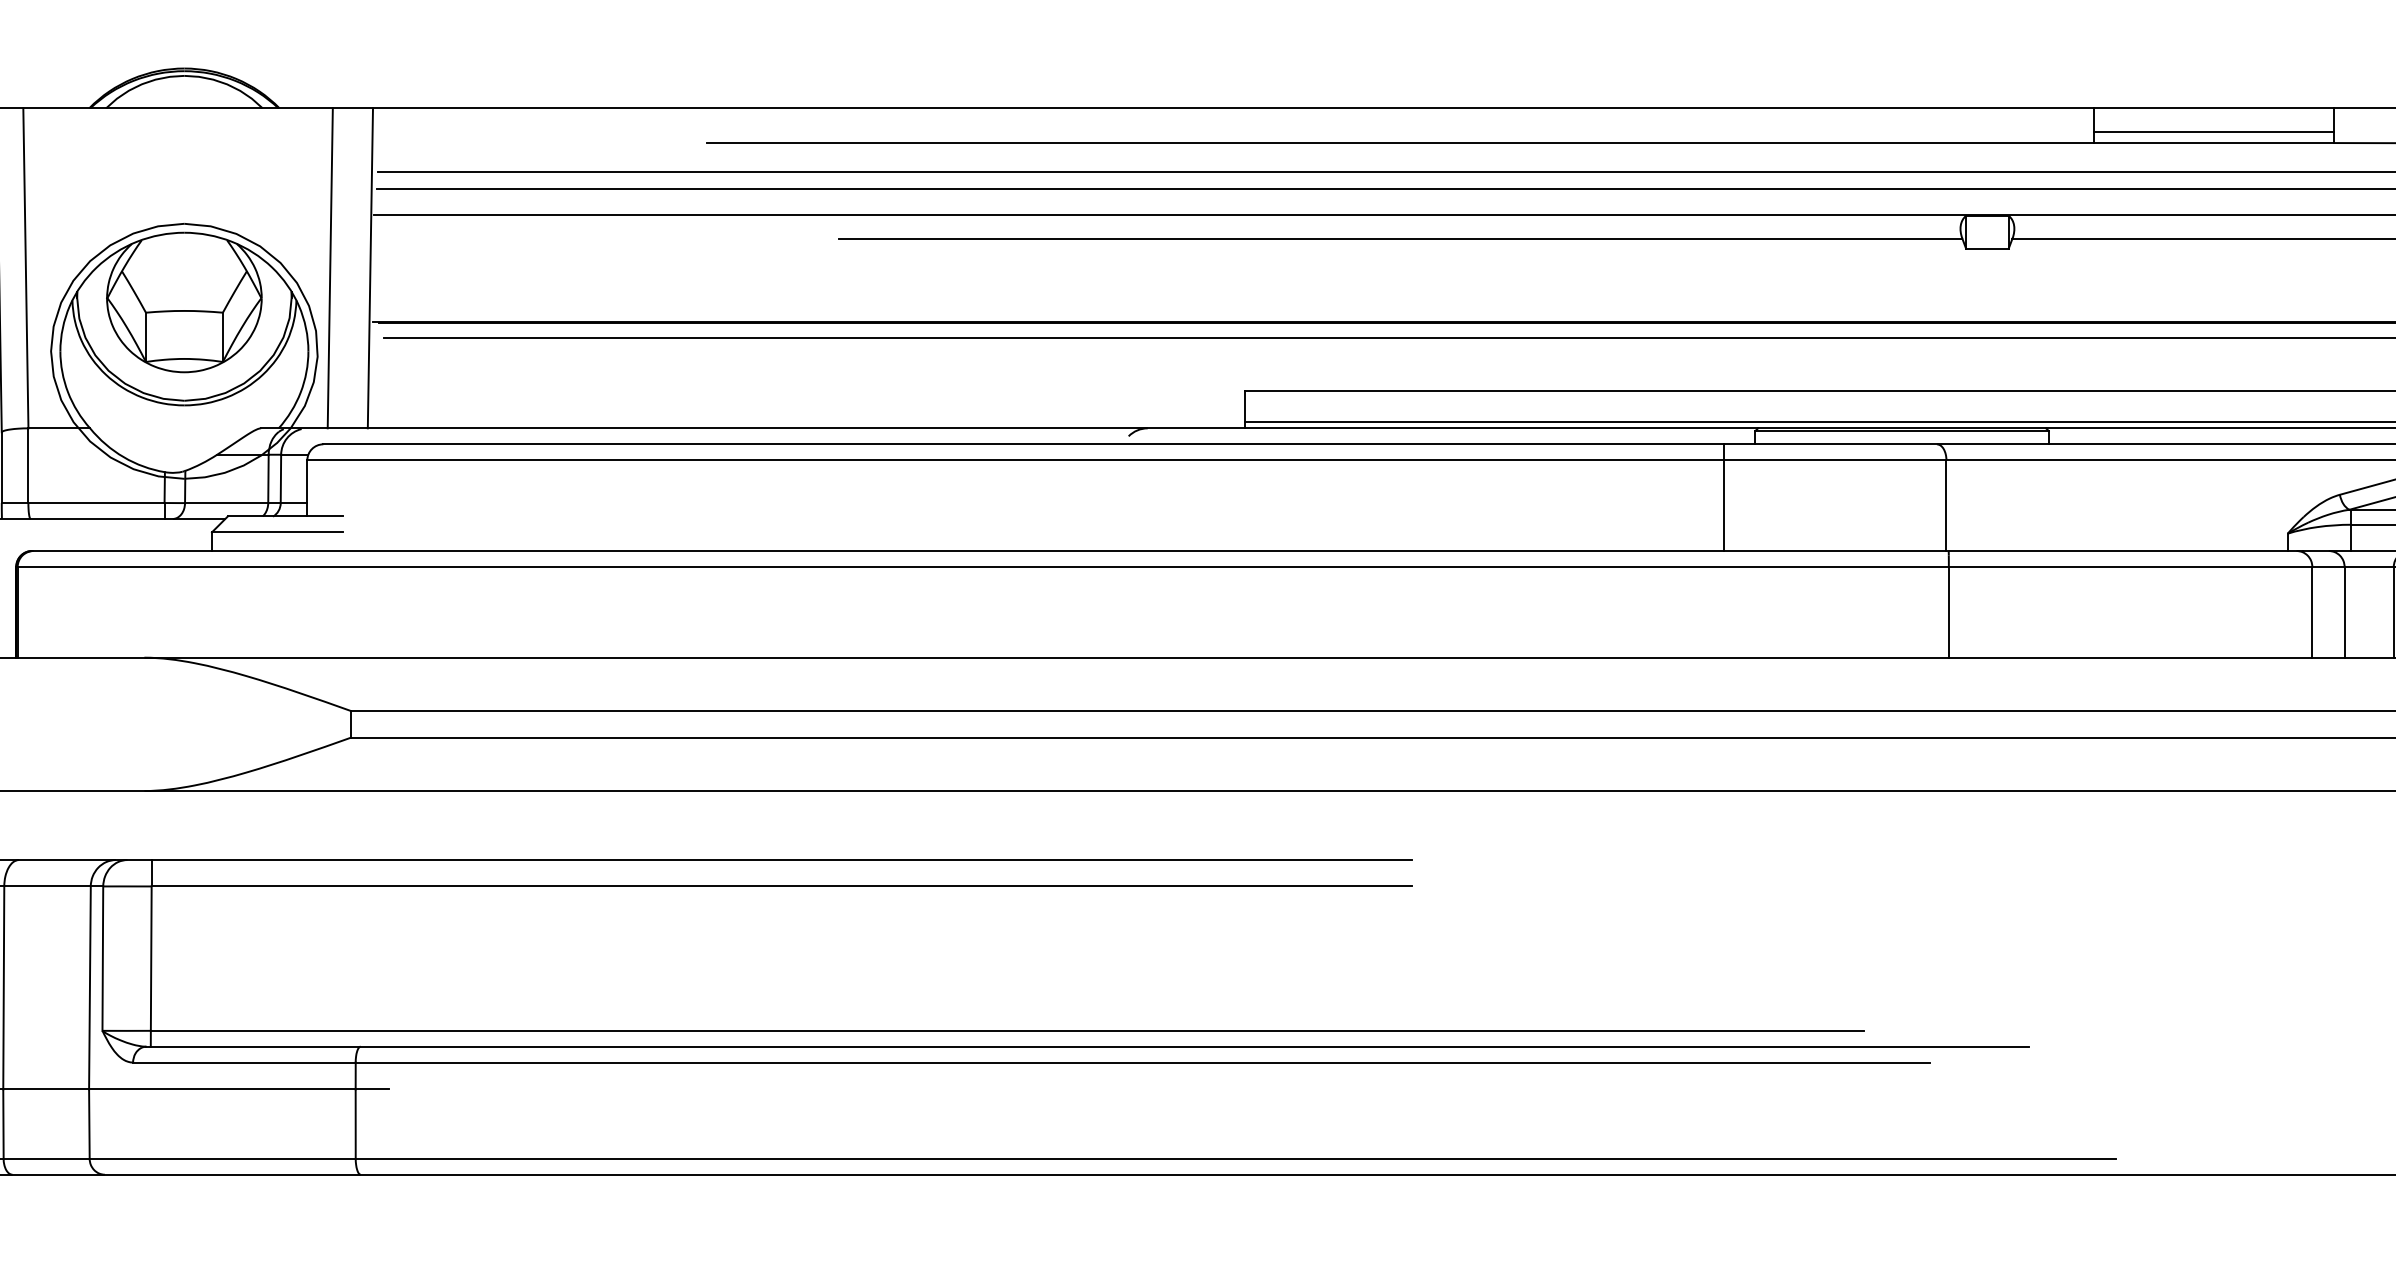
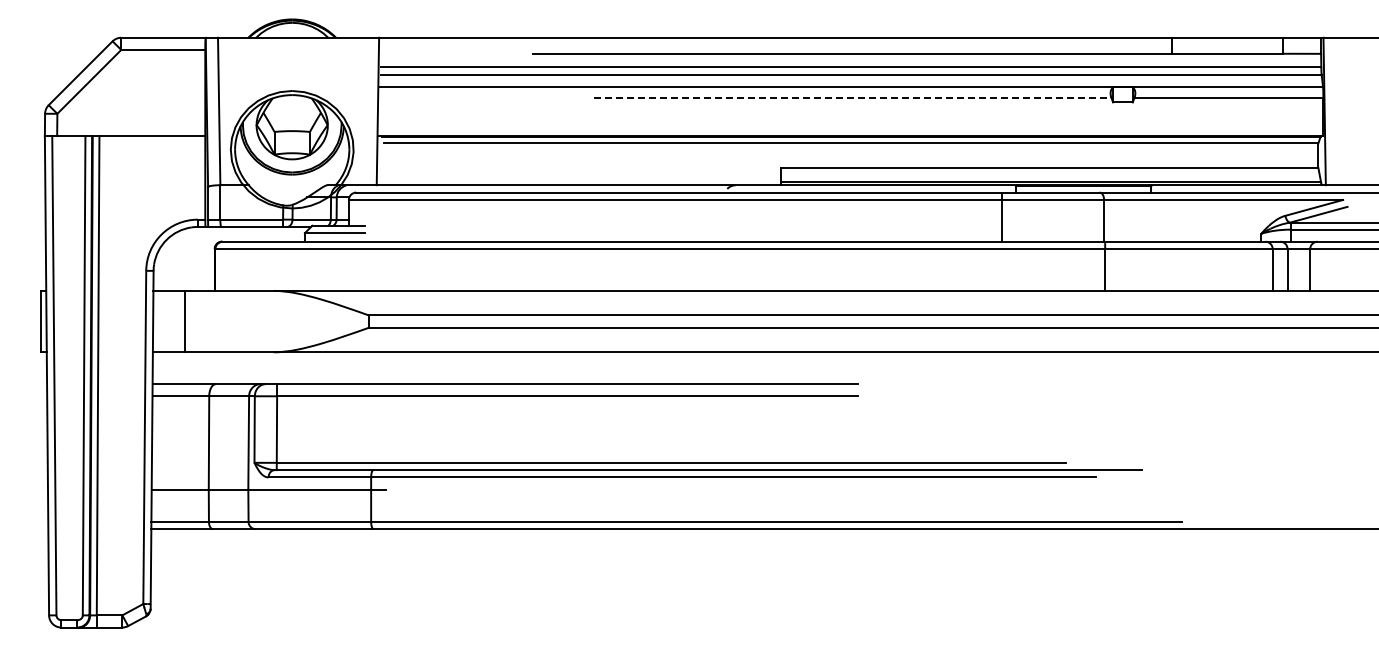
line: (2214, 131) -> (1227, 48), removed
line: (1400, 237) -> (852, 97), solid -> dashed
line: (330, 268) -> (359, 111), removed

